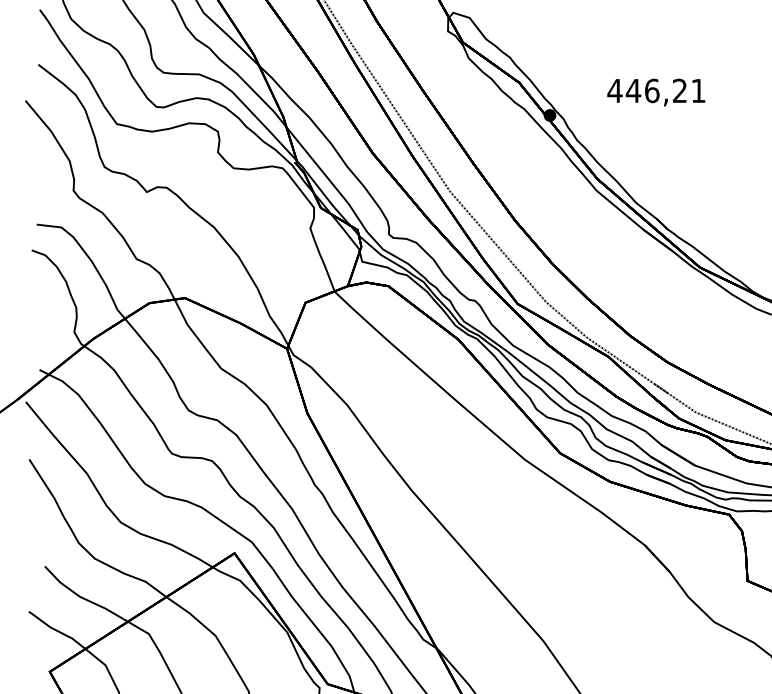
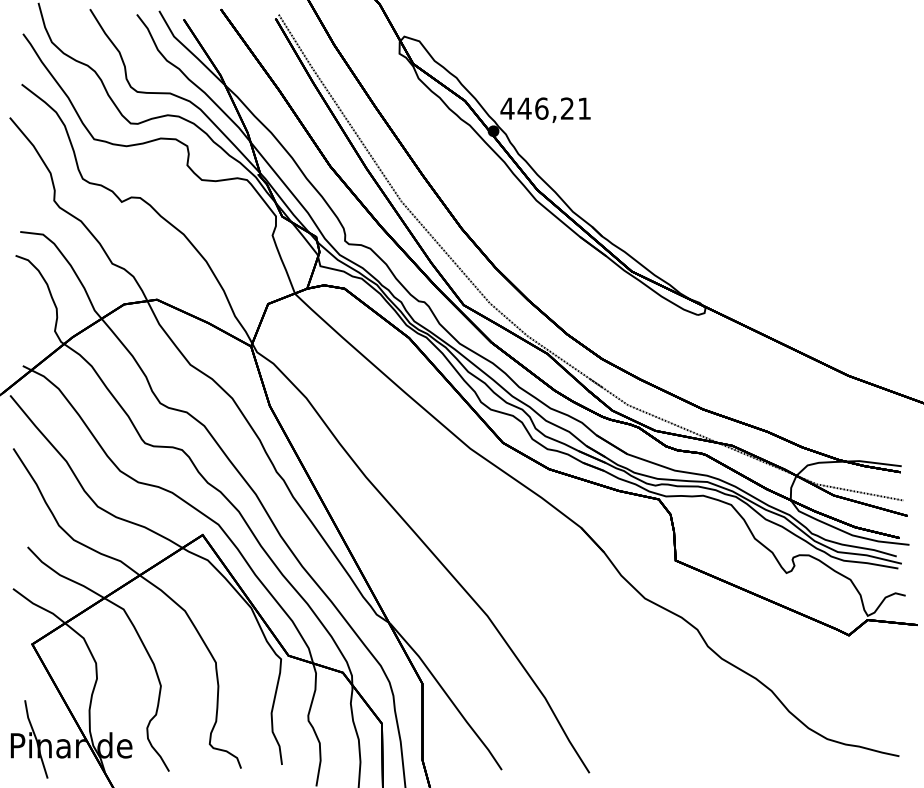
text: (656, 91) -> (545, 109), moved

